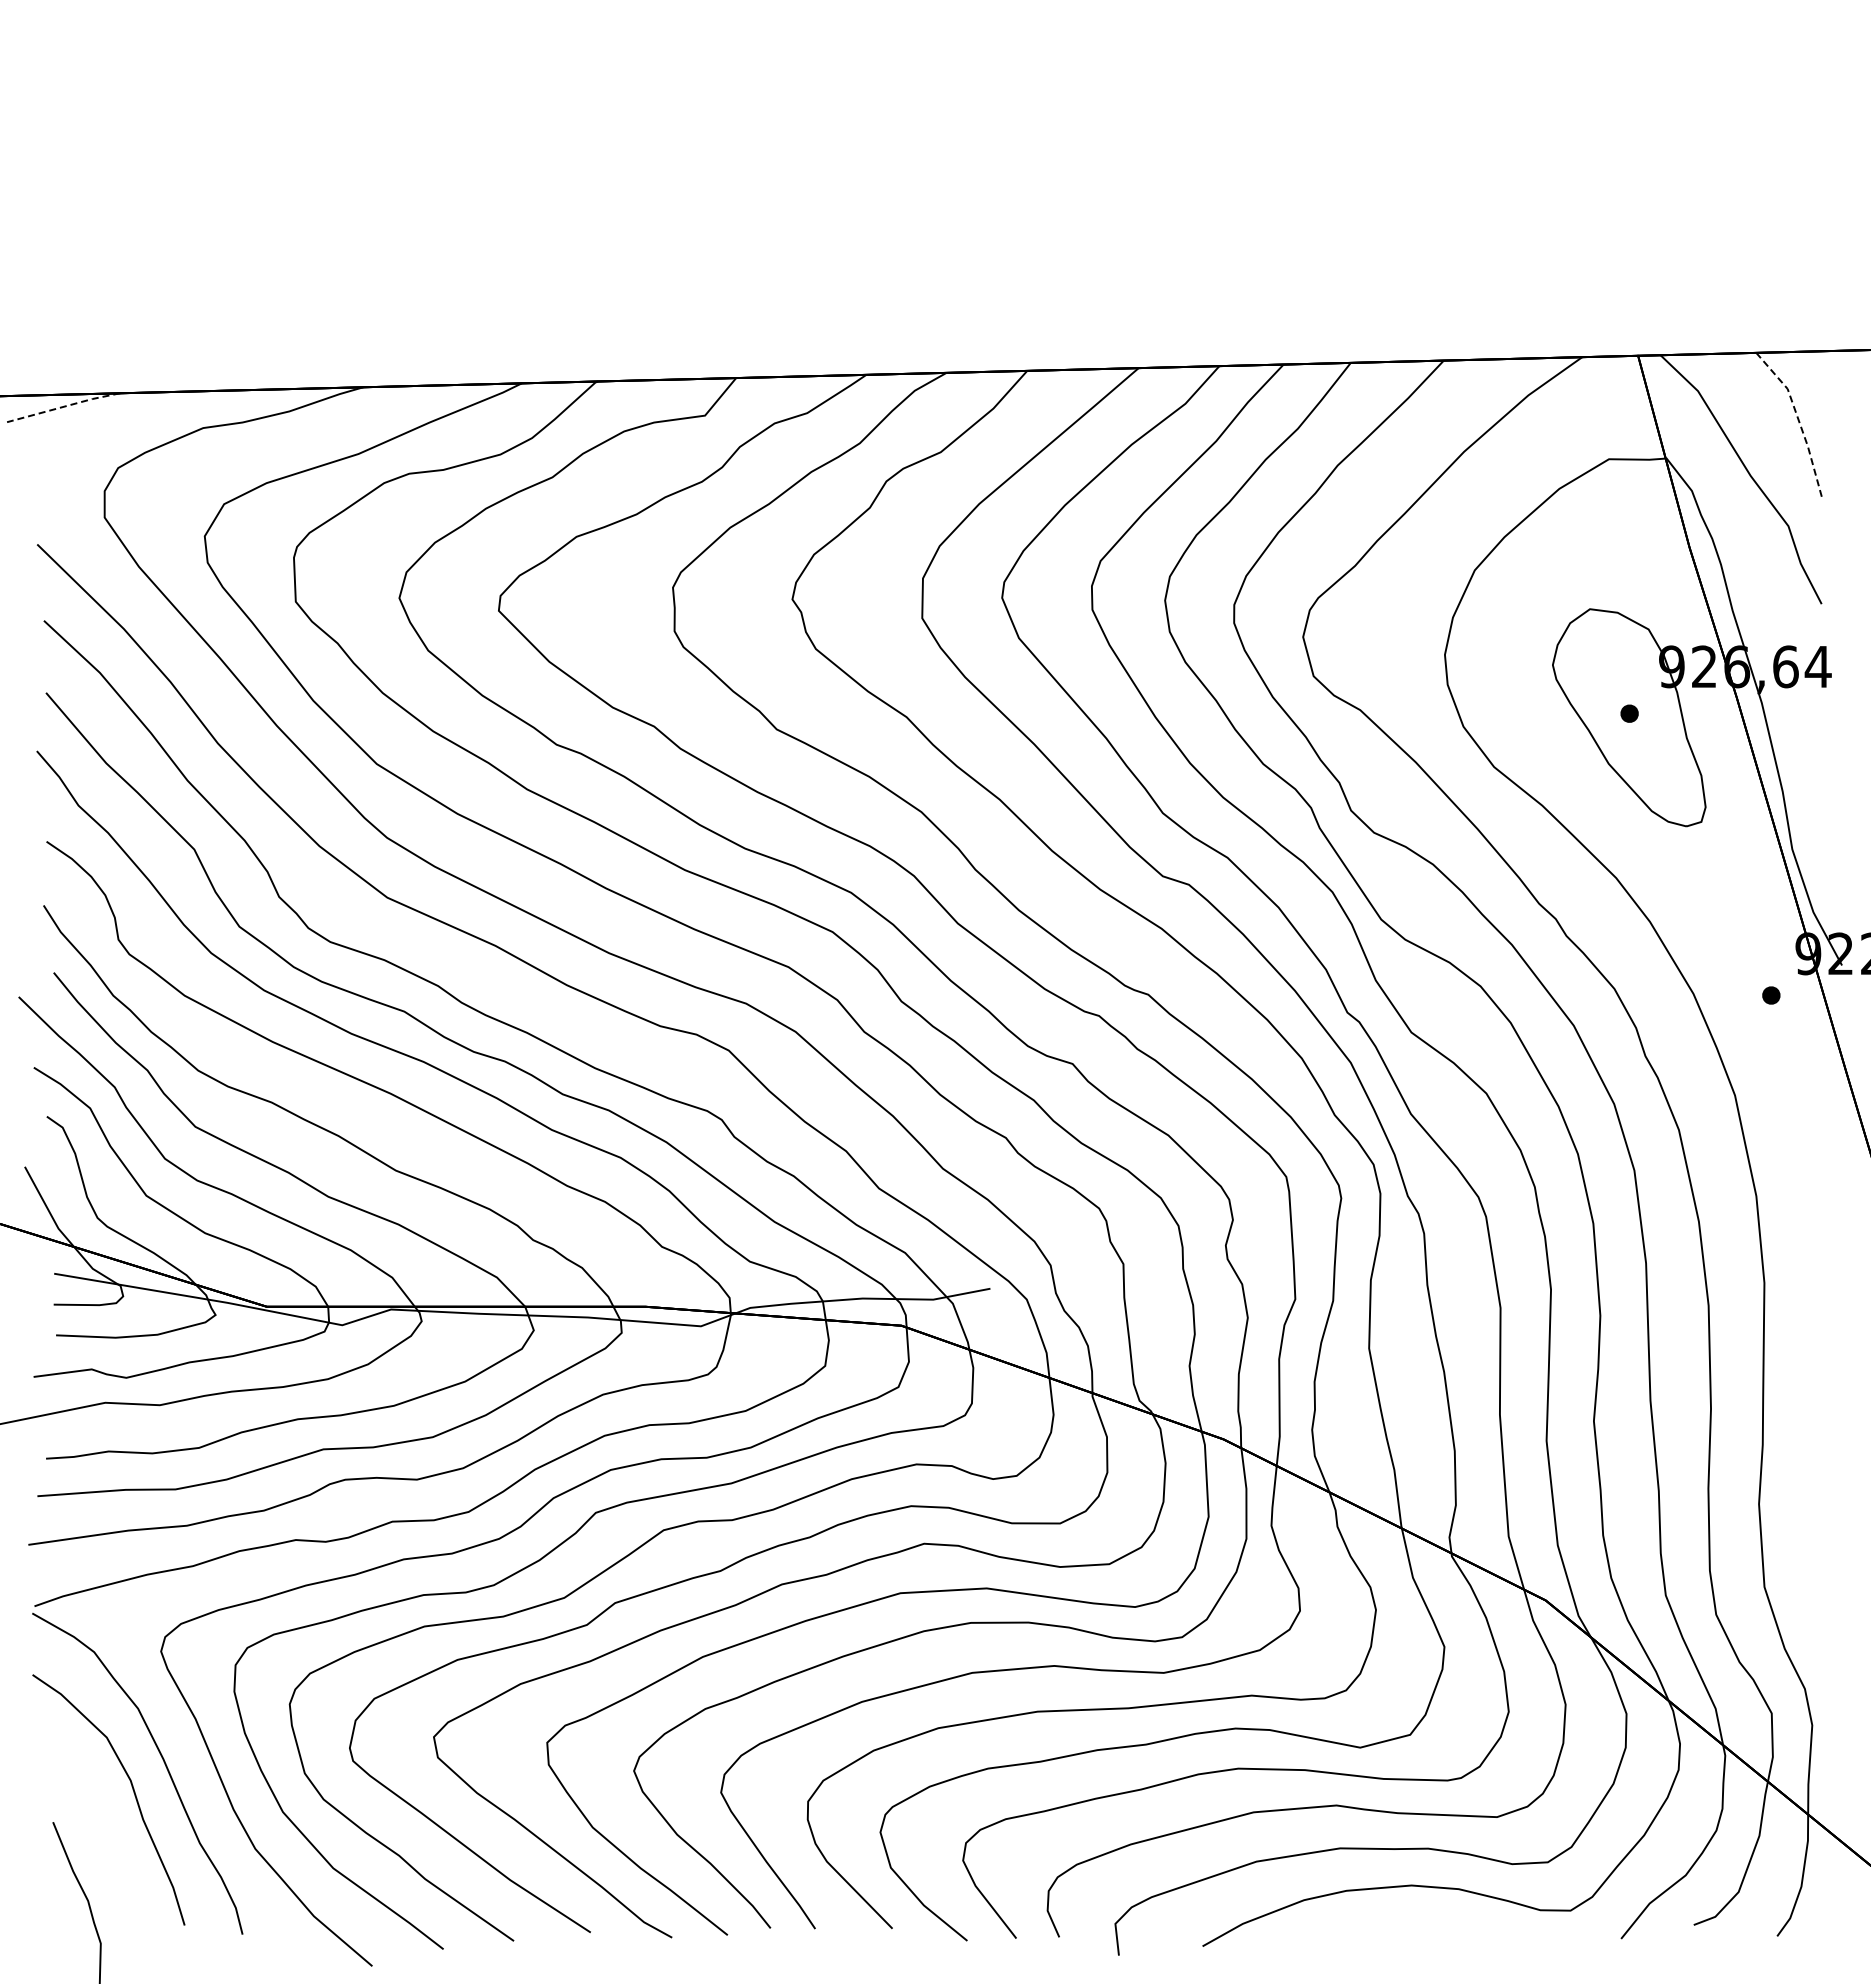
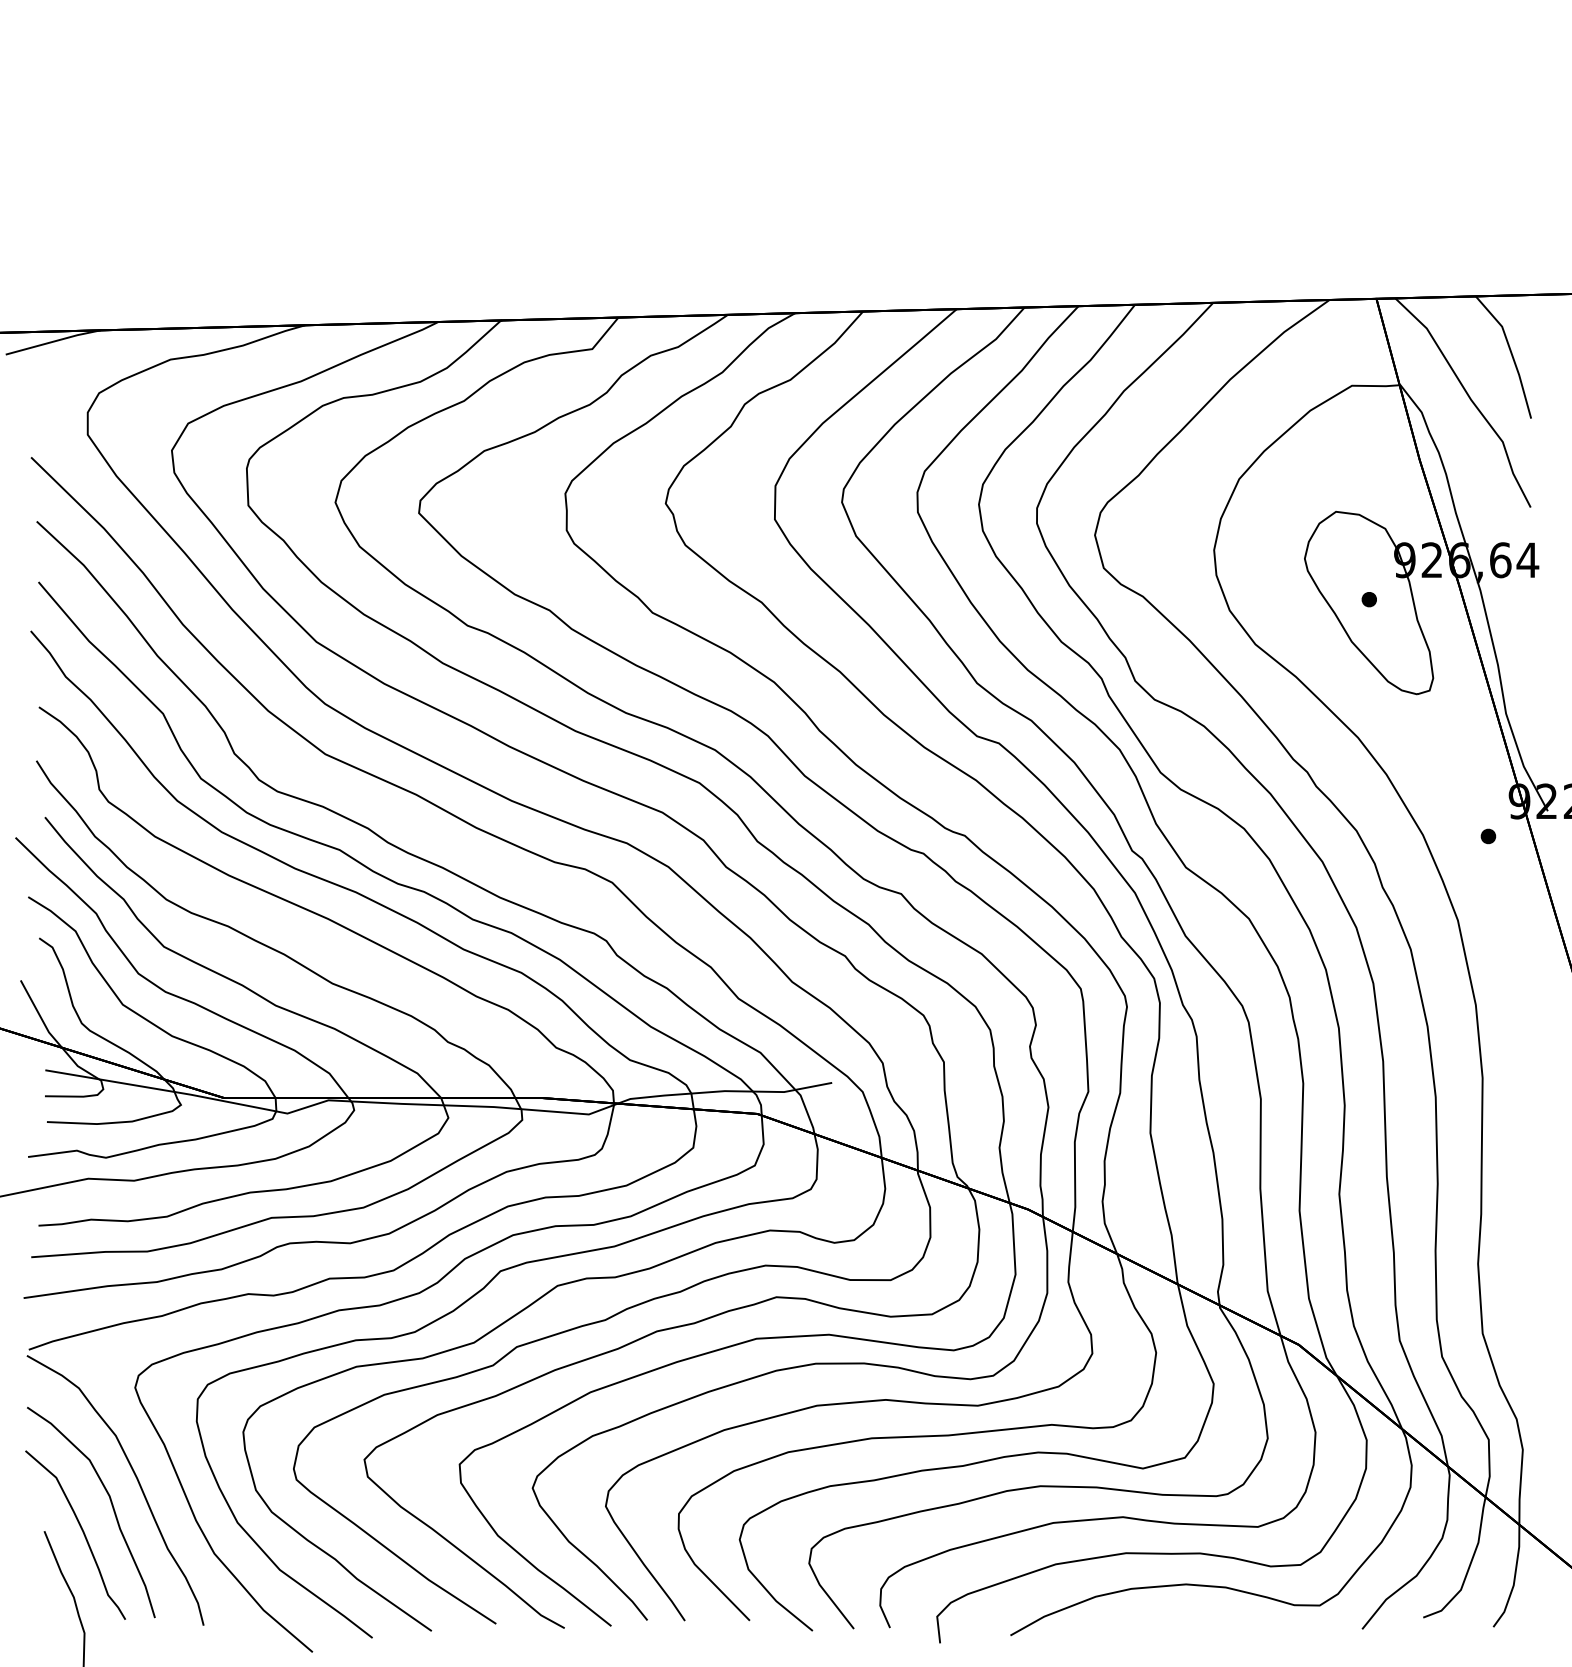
line: (63, 406) -> (53, 341), dashed -> solid
line: (1798, 420) -> (1511, 353), dashed -> solid
curve: (98, 1823) -> (82, 1532), added

